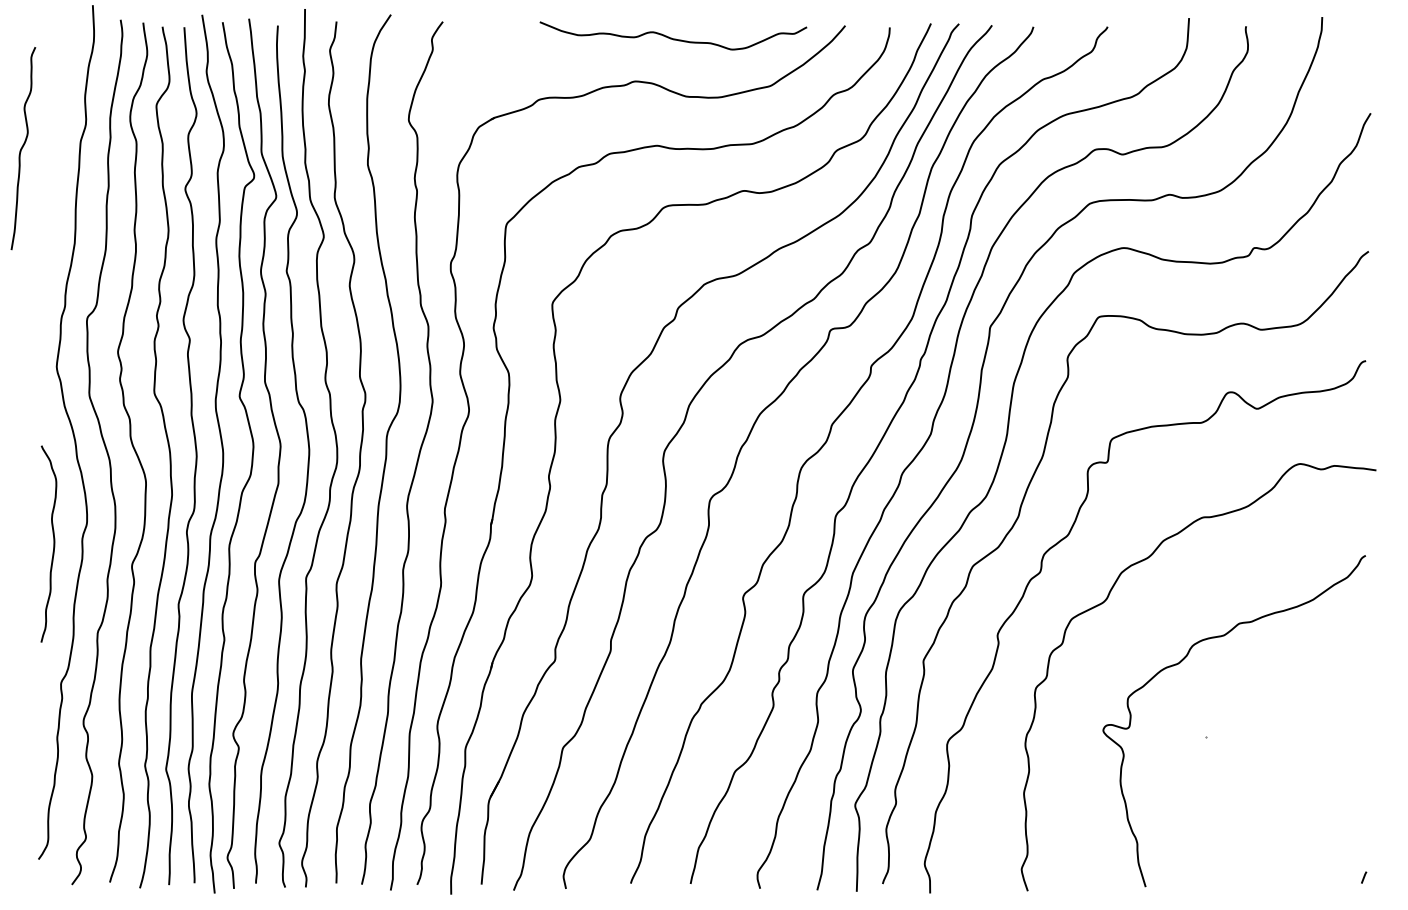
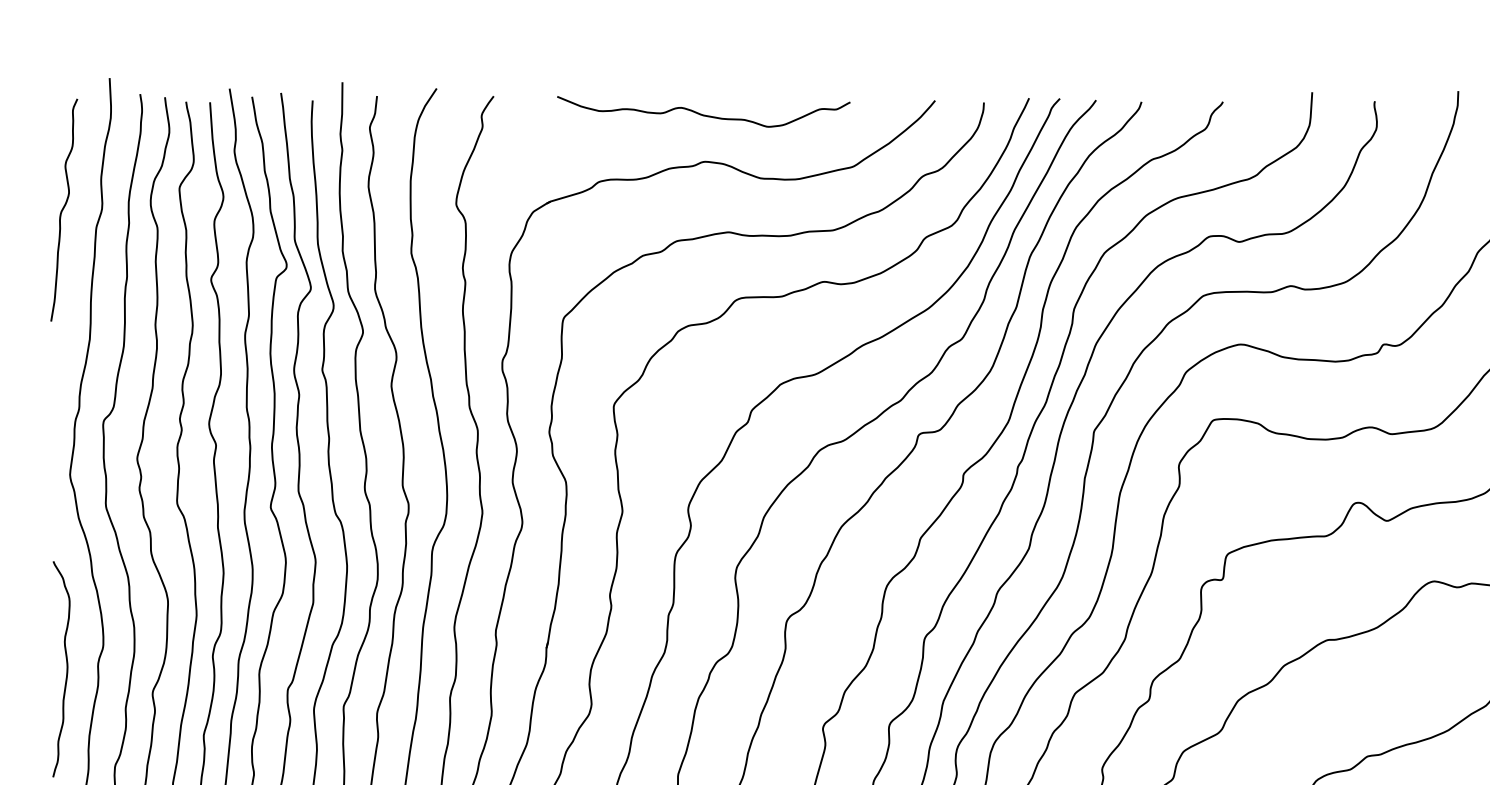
curve: (671, 37) -> (701, 113), moved
curve: (23, 147) -> (64, 208), moved

